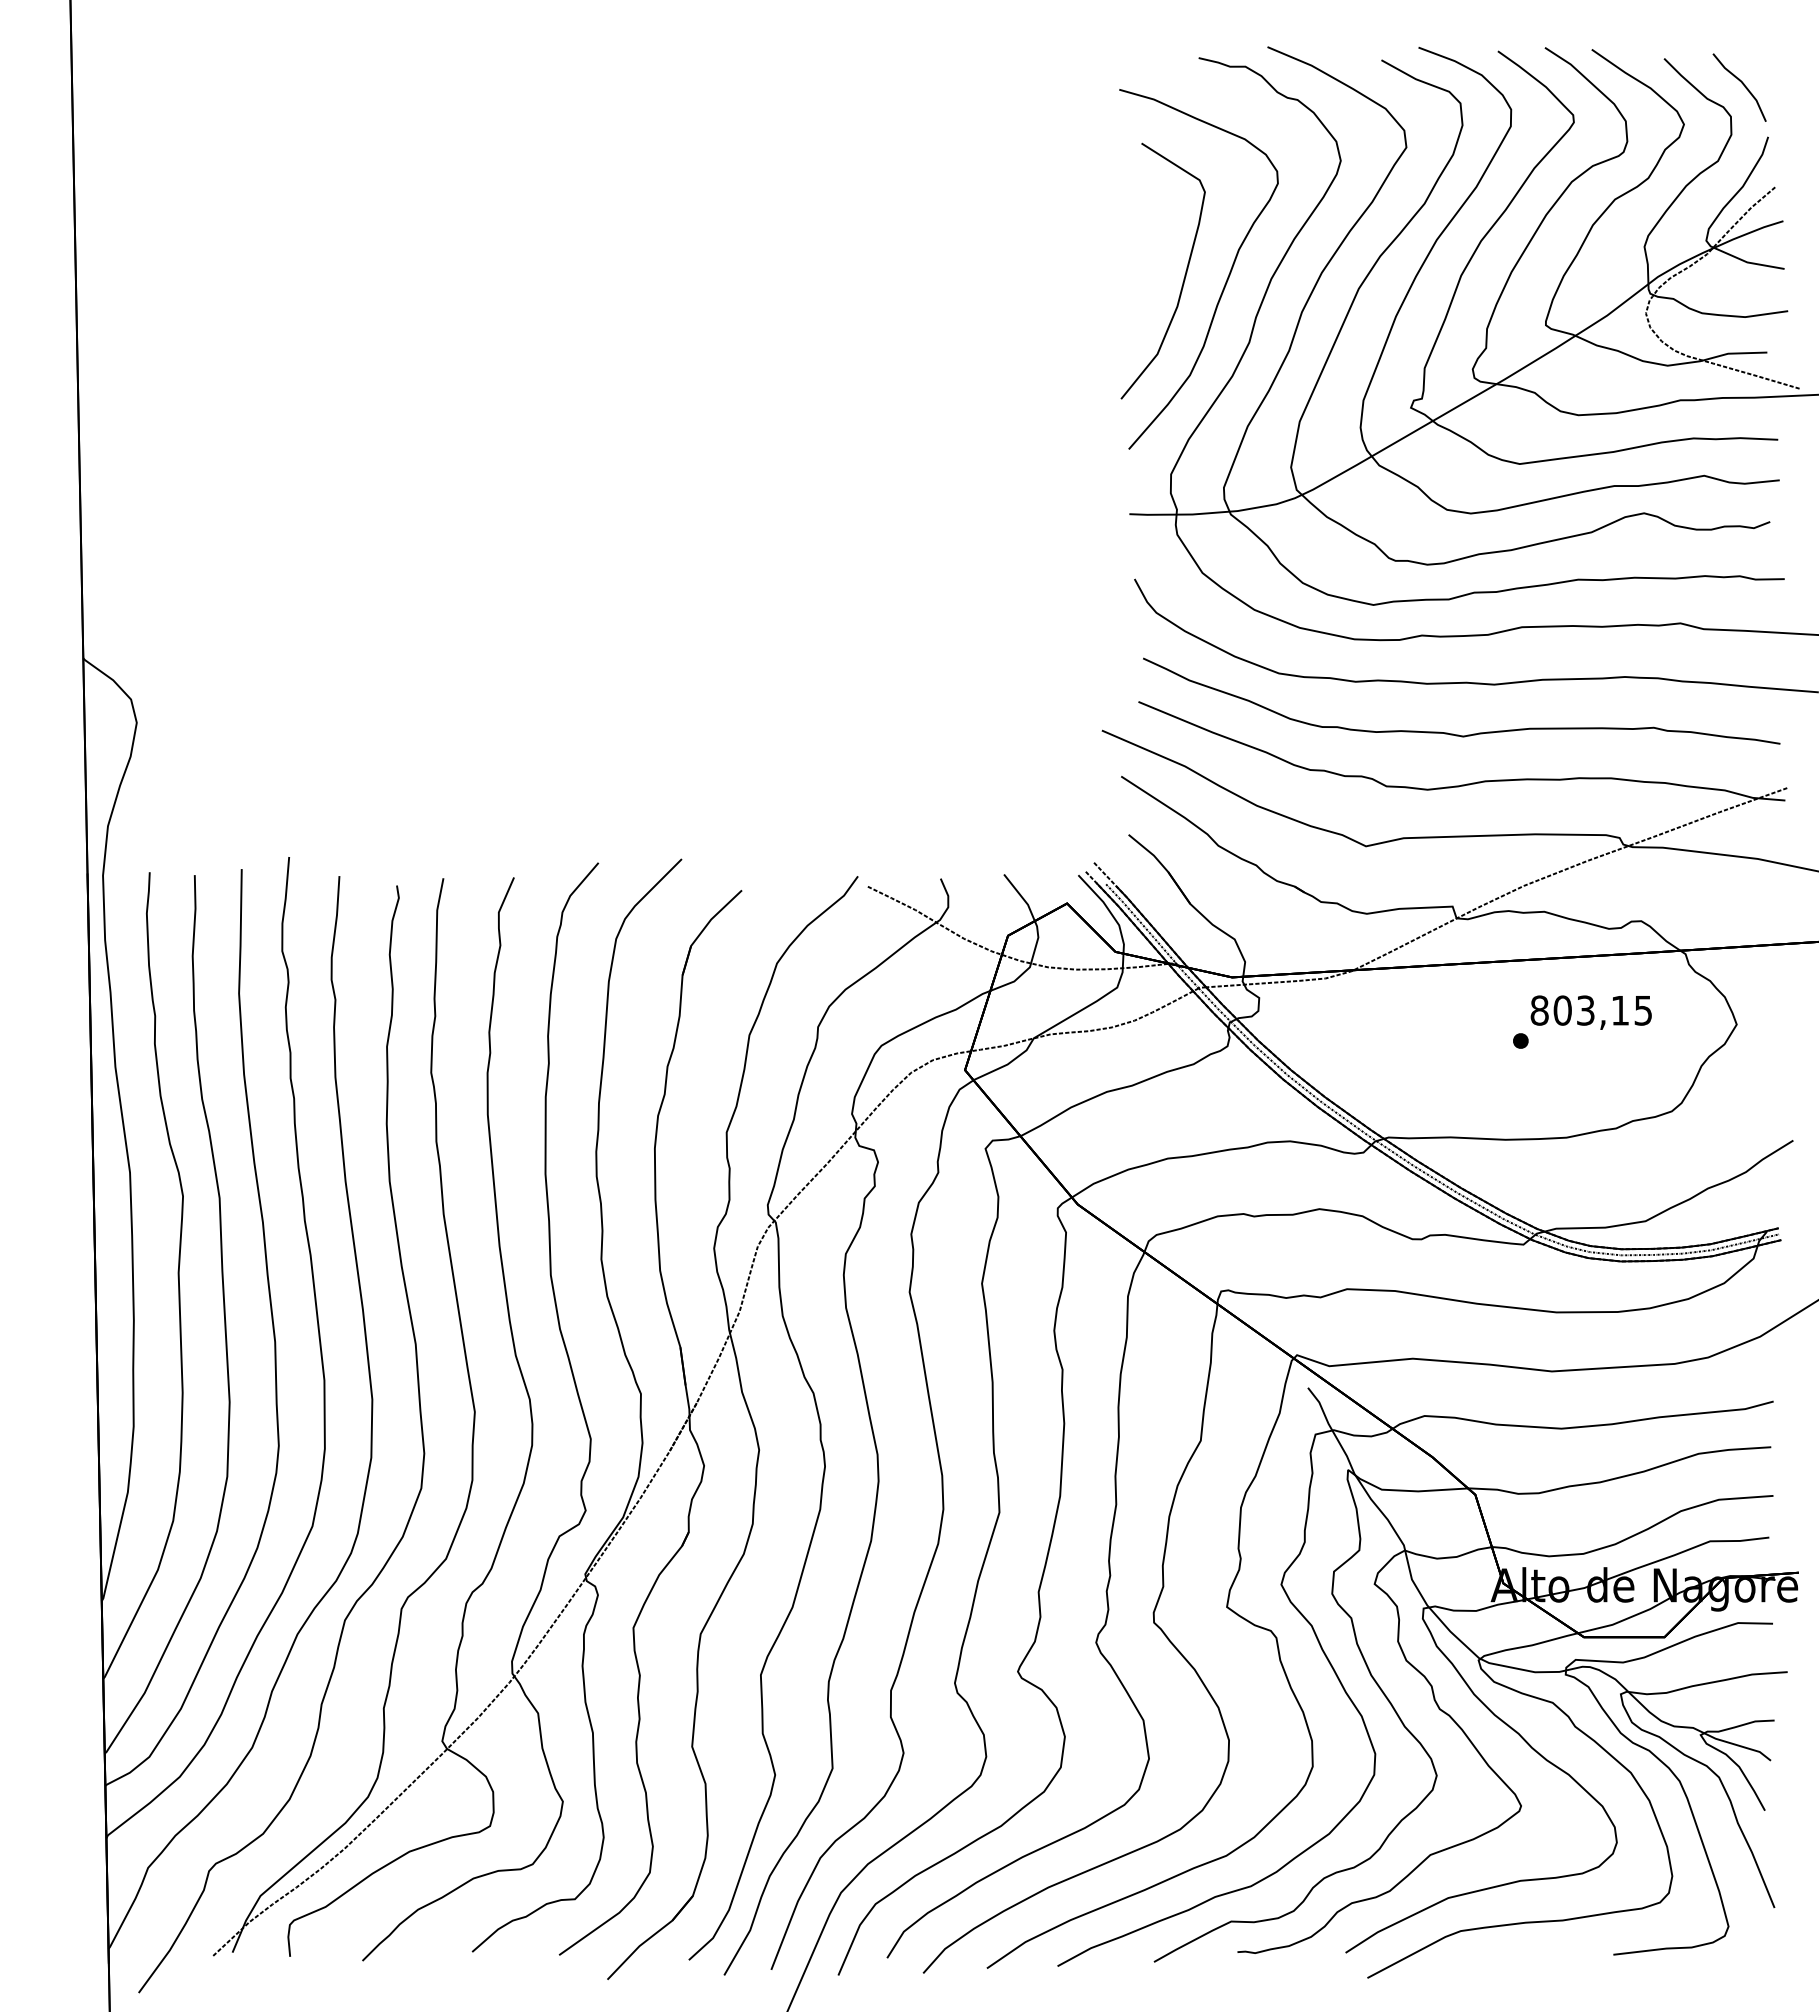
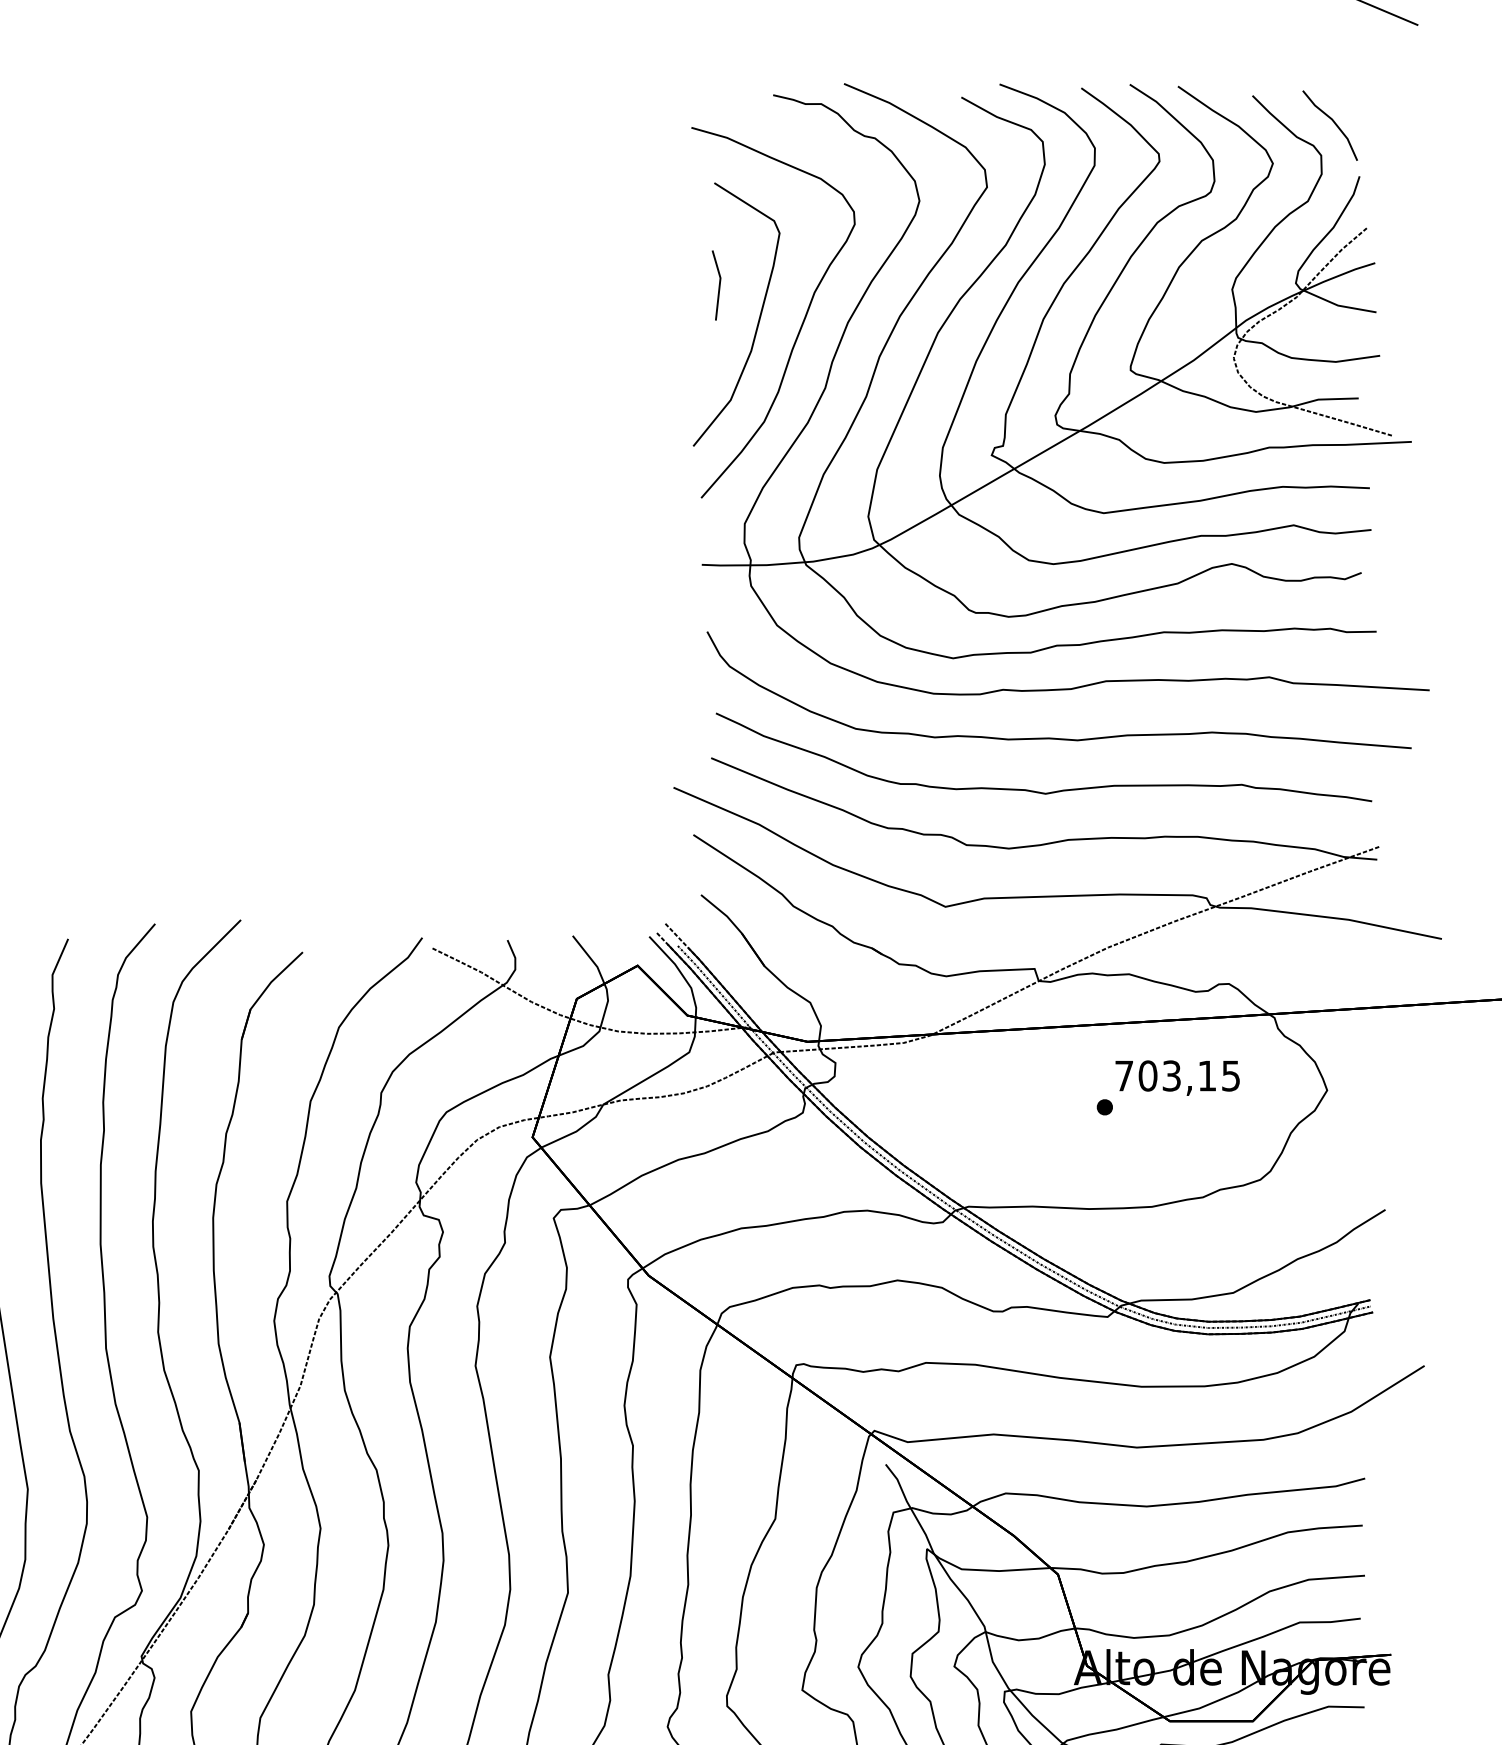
line: (1145, 242) -> (718, 285), added
text: (1539, 1010) -> (1124, 1075), 803,15 -> 703,15

